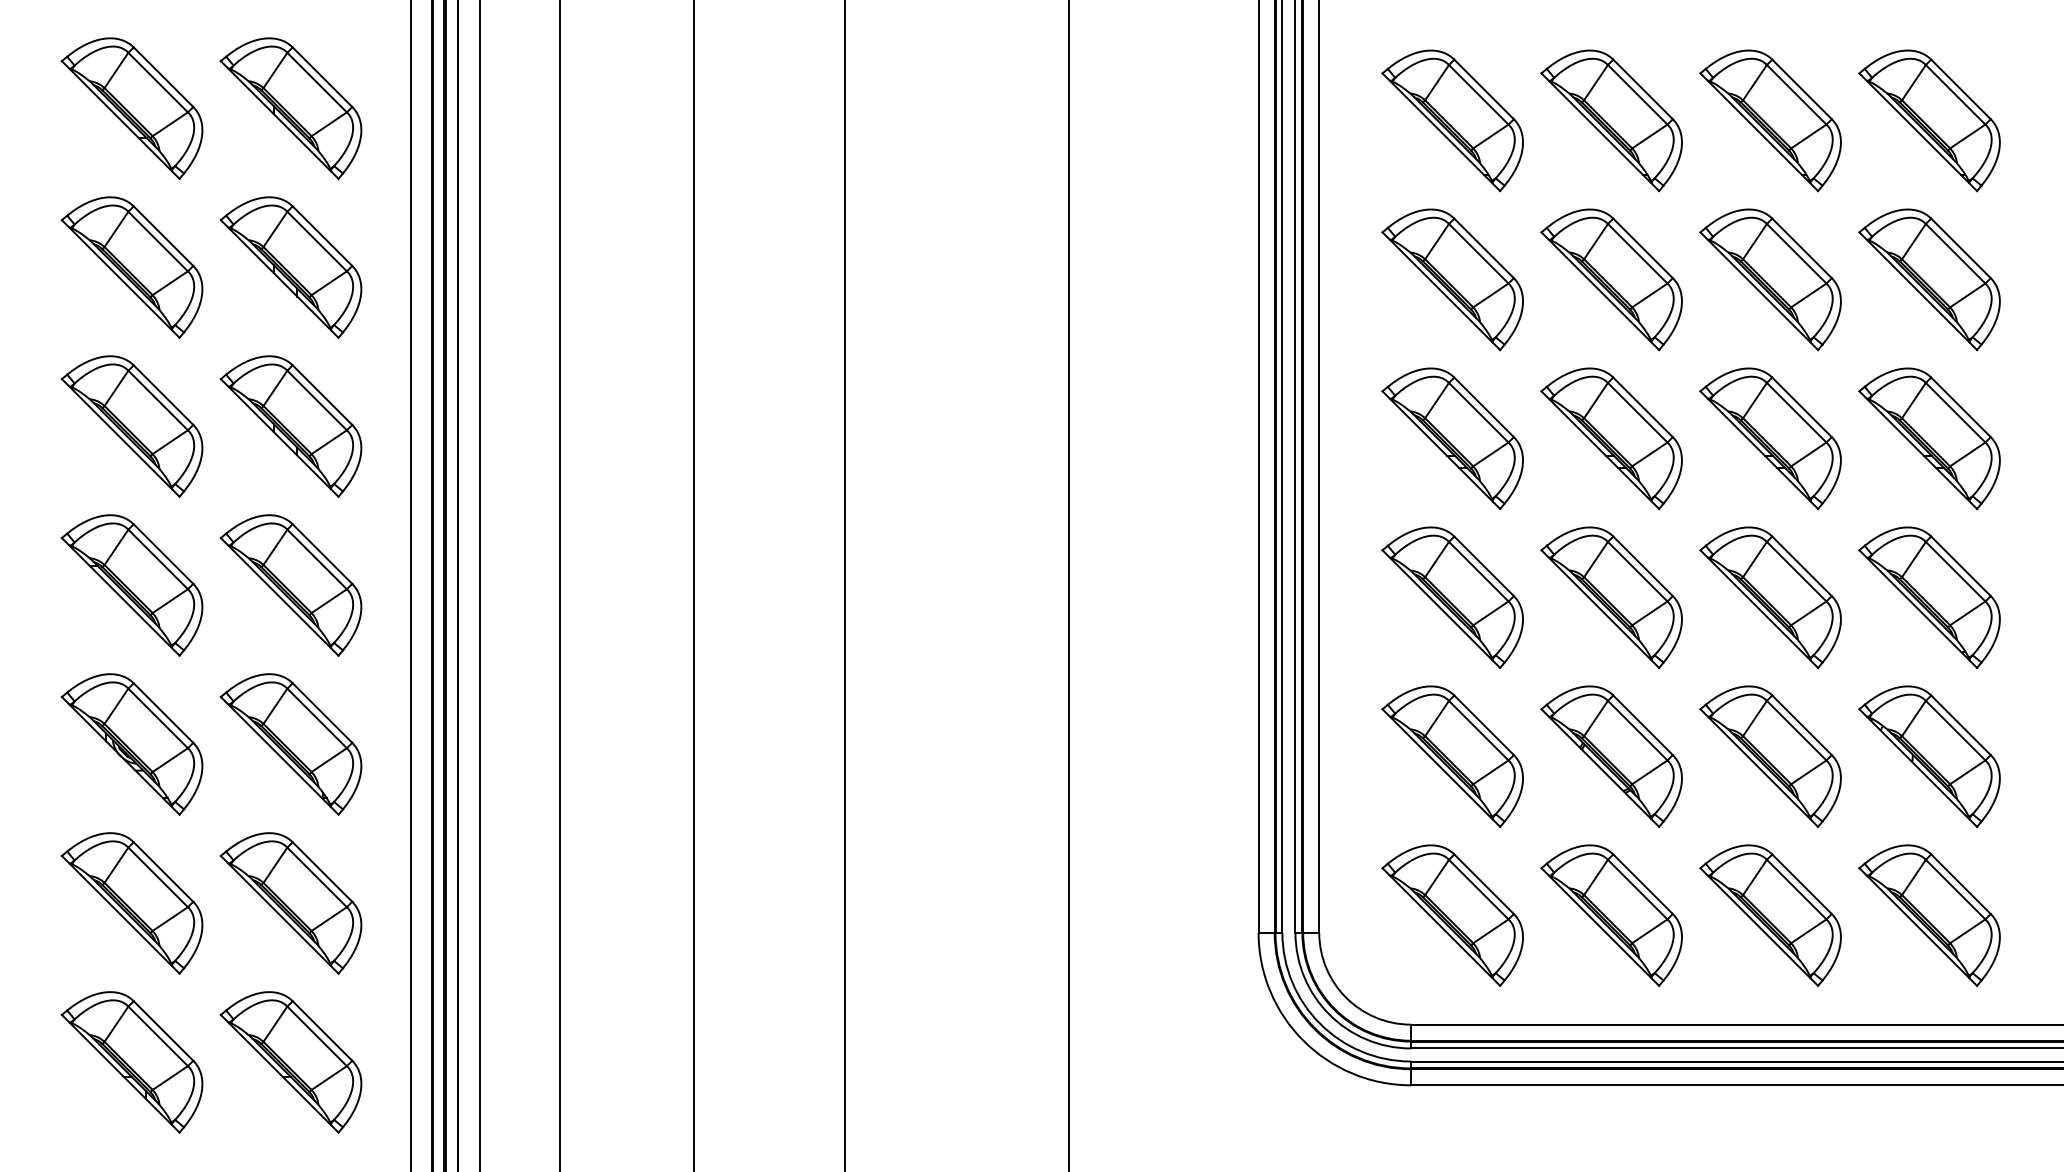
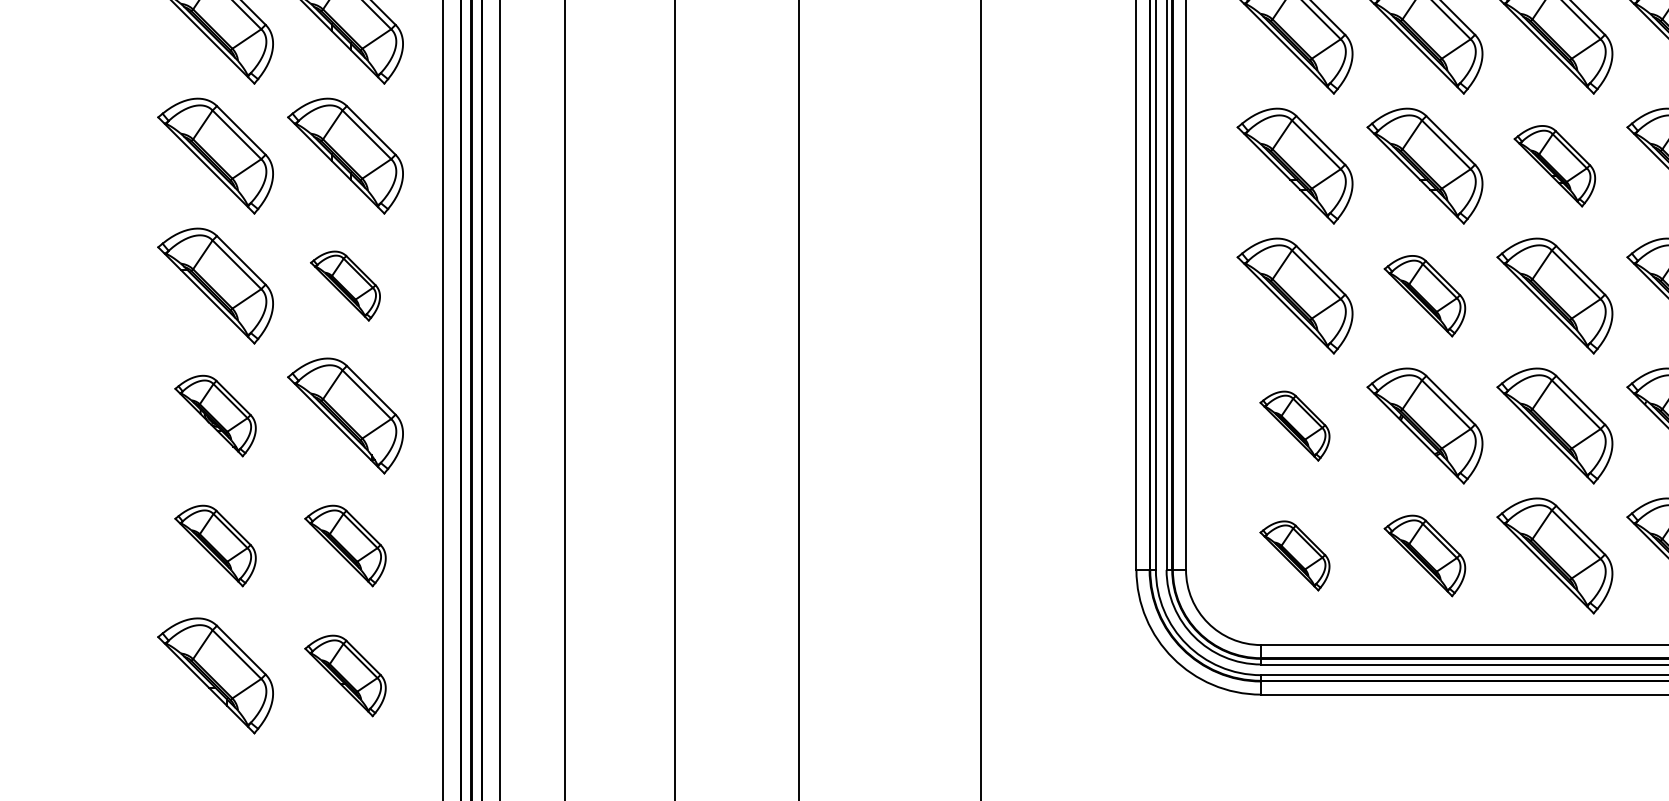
part: (1770, 438) -> (1554, 165), size x0.7
part: (290, 585) -> (345, 286), size x0.6
part: (1611, 597) -> (1424, 295), size x0.7
part: (131, 744) -> (215, 416), size x0.7
part: (1452, 756) -> (1294, 425), size x0.6
part: (131, 903) -> (215, 546), size x0.7
part: (290, 903) -> (345, 546), size x0.7
part: (1452, 915) -> (1294, 555), size x0.6
part: (1611, 915) -> (1424, 555), size x0.7
part: (290, 1062) -> (345, 675), size x0.7

